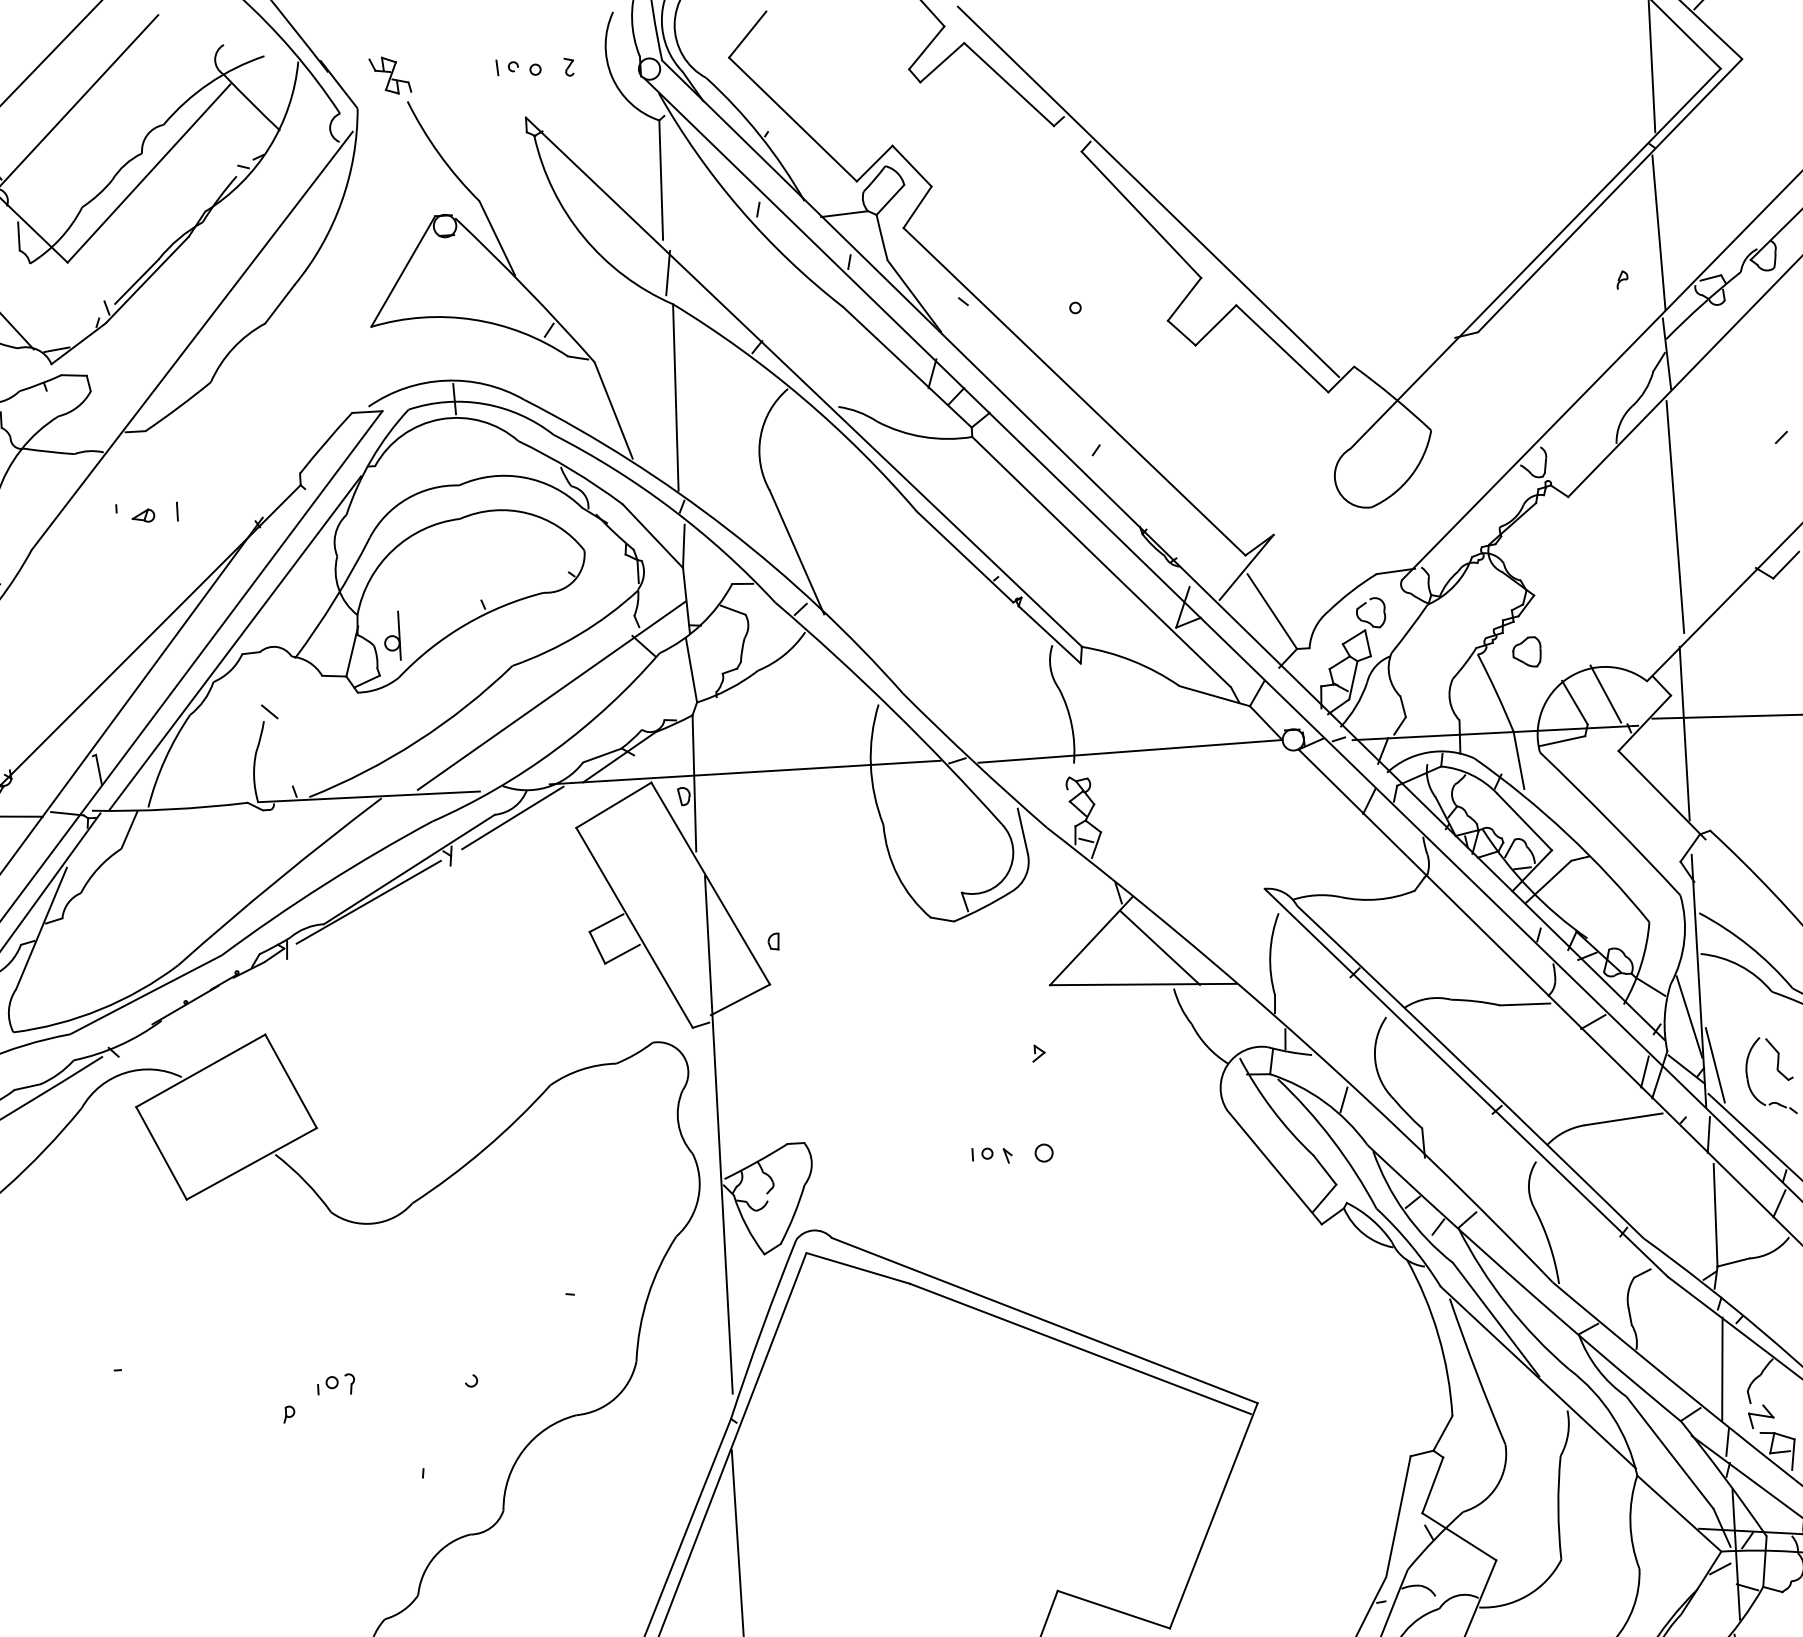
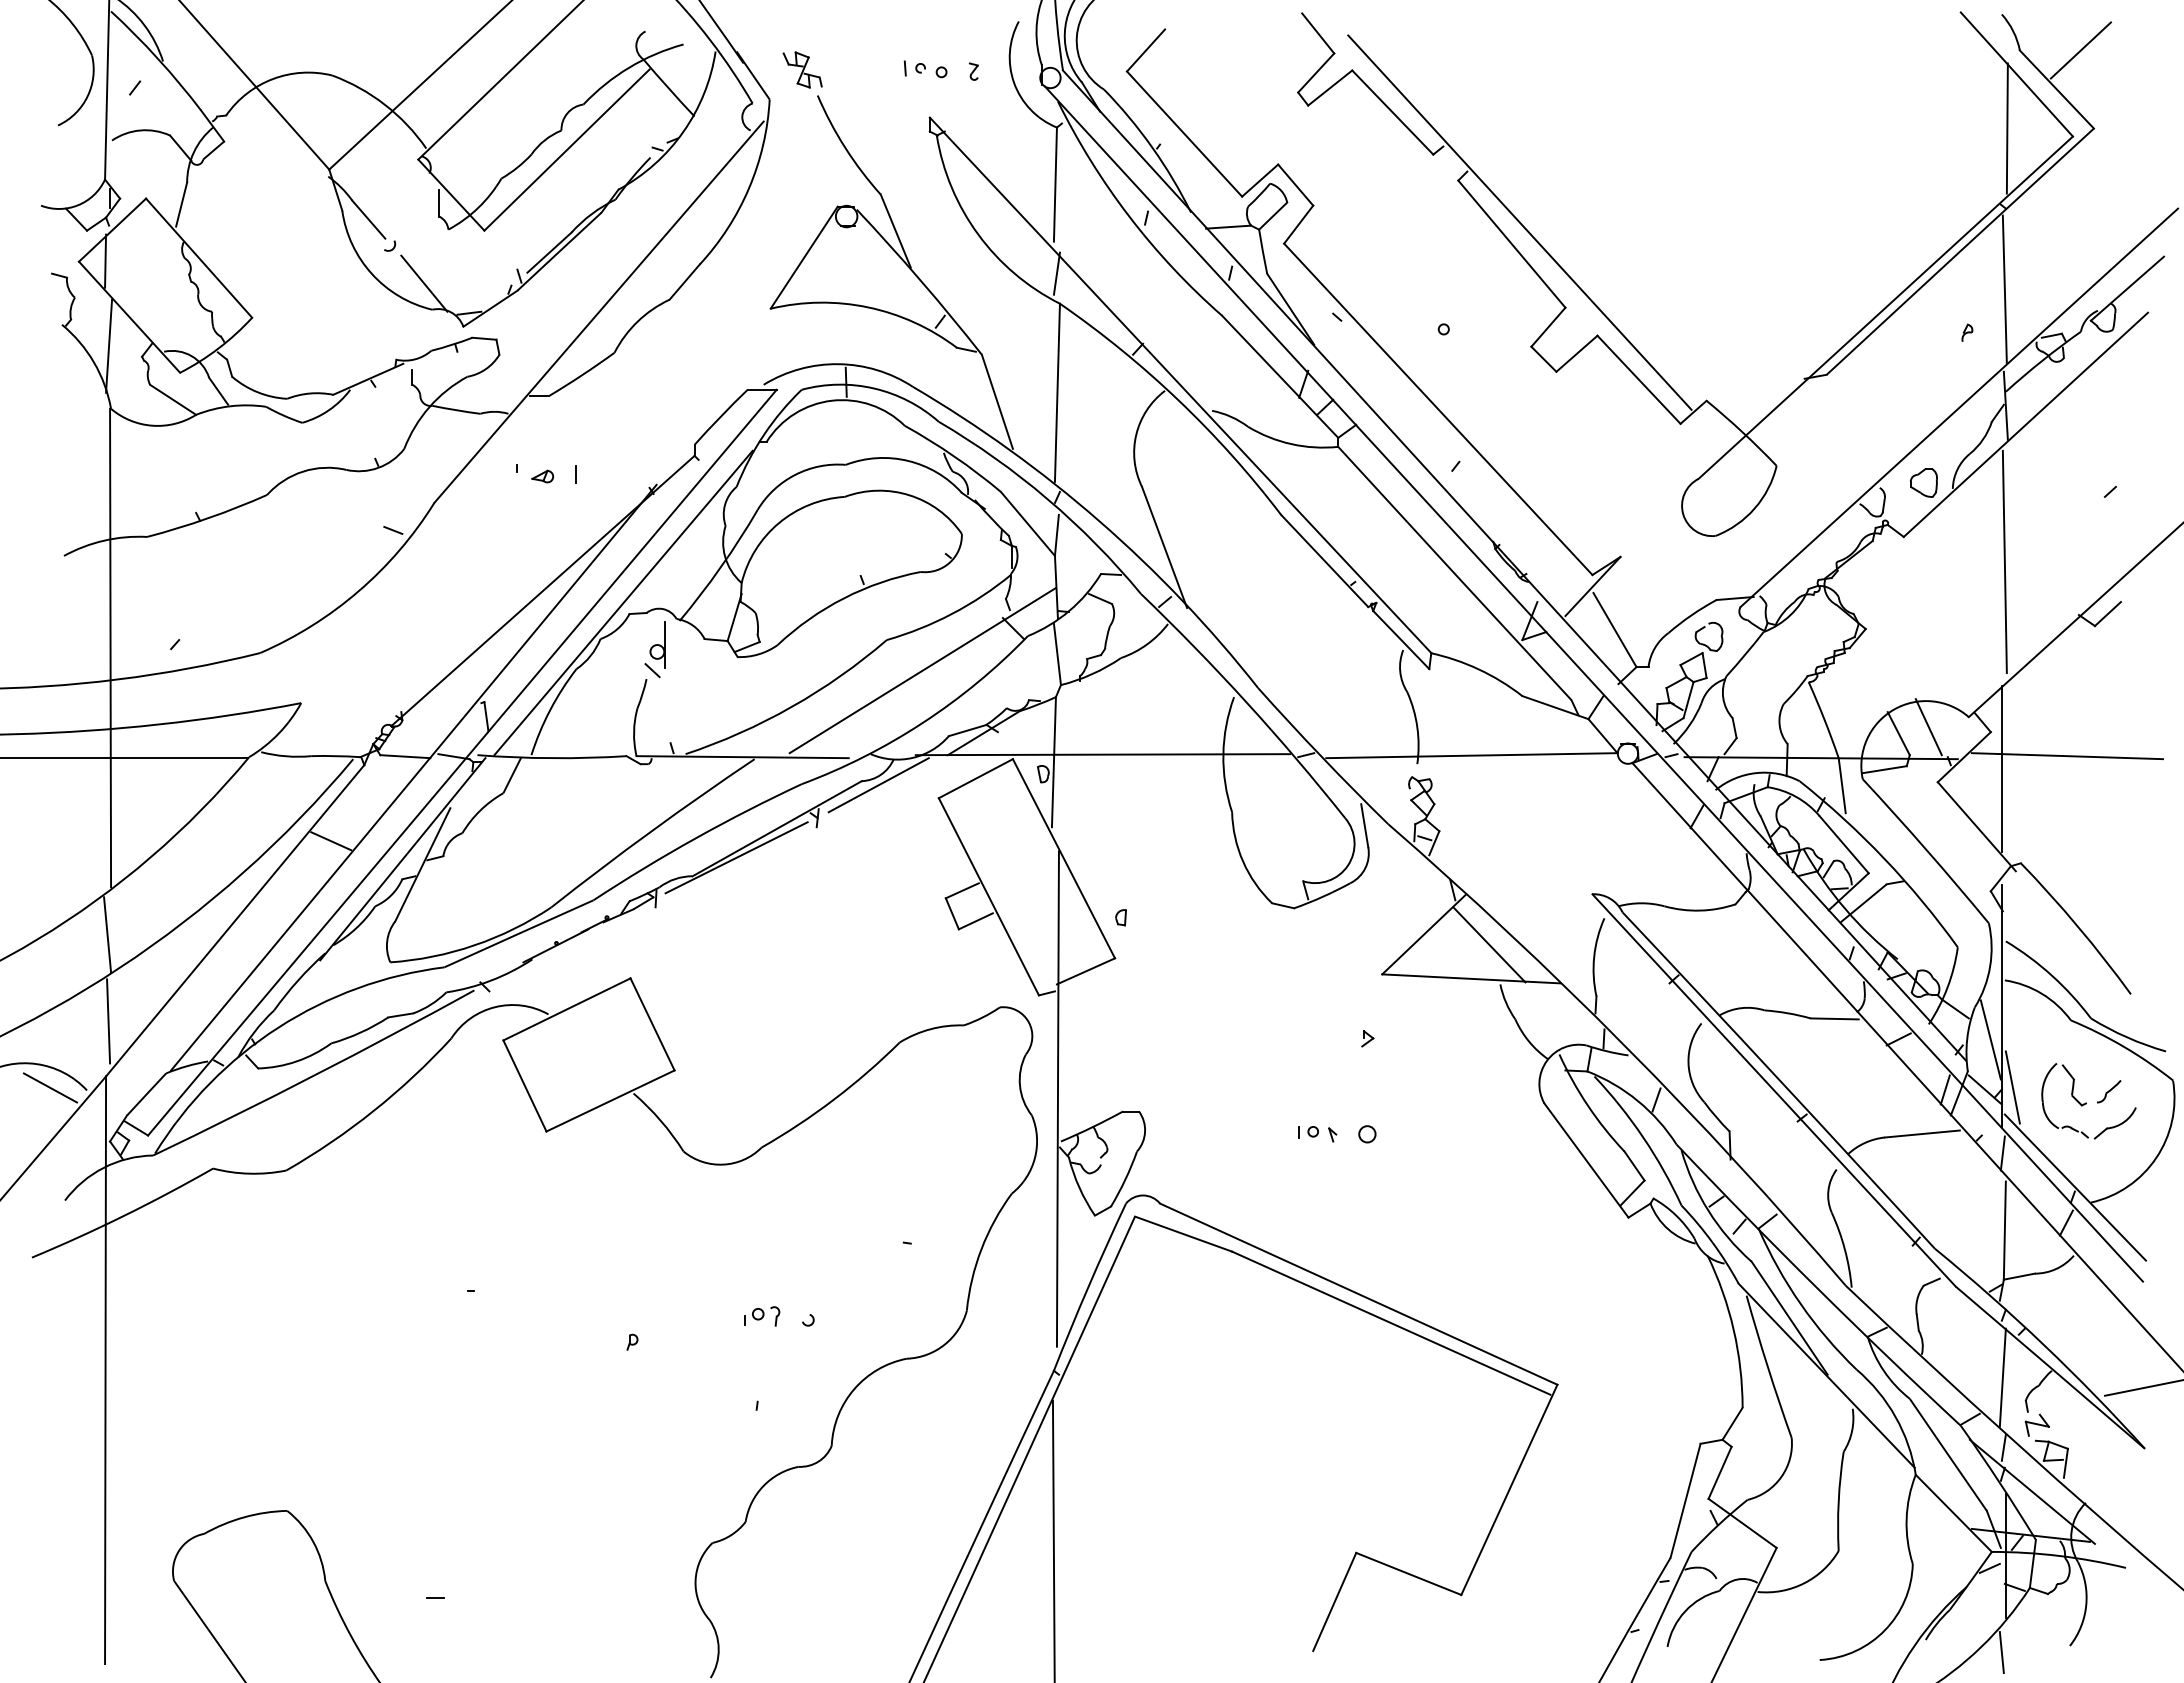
part: (392, 635) -> (657, 644), moved
part: (1526, 651) -> (1923, 482), moved
part: (336, 1384) -> (762, 1316), moved

